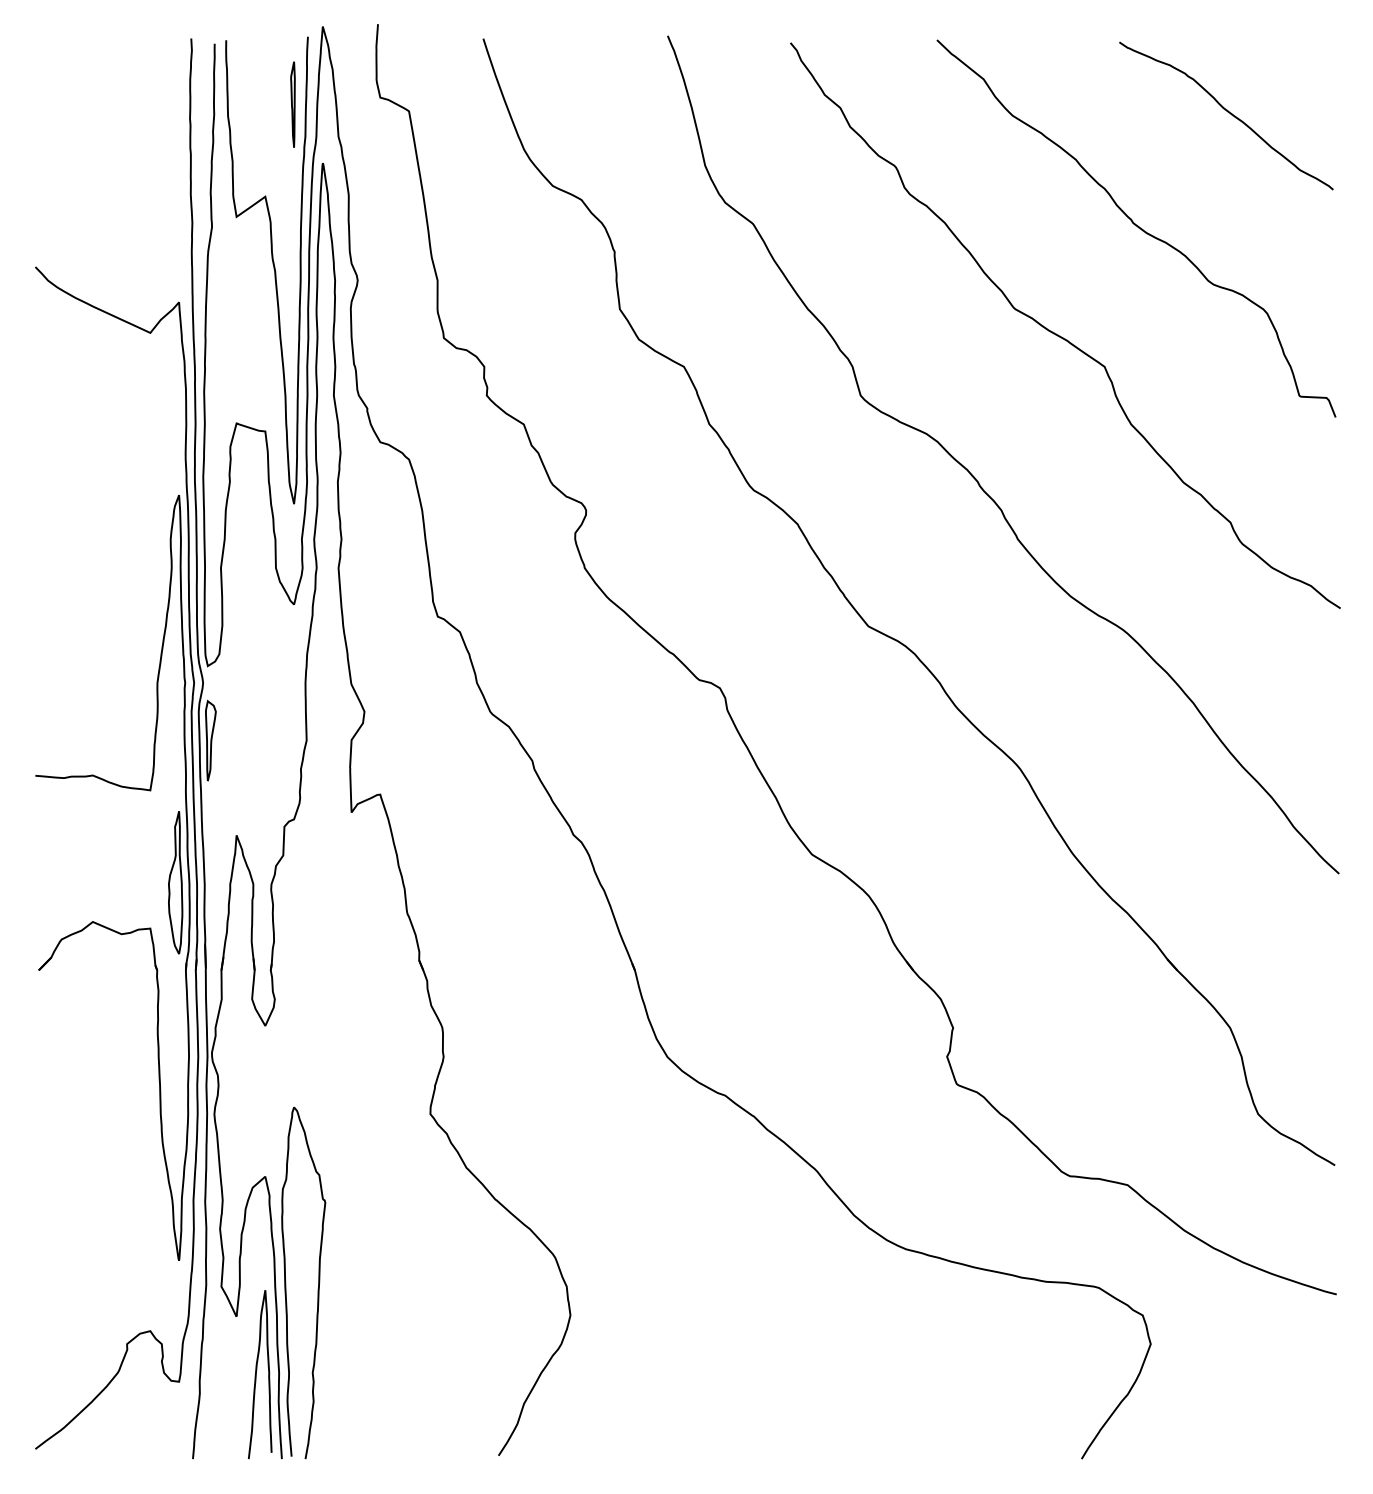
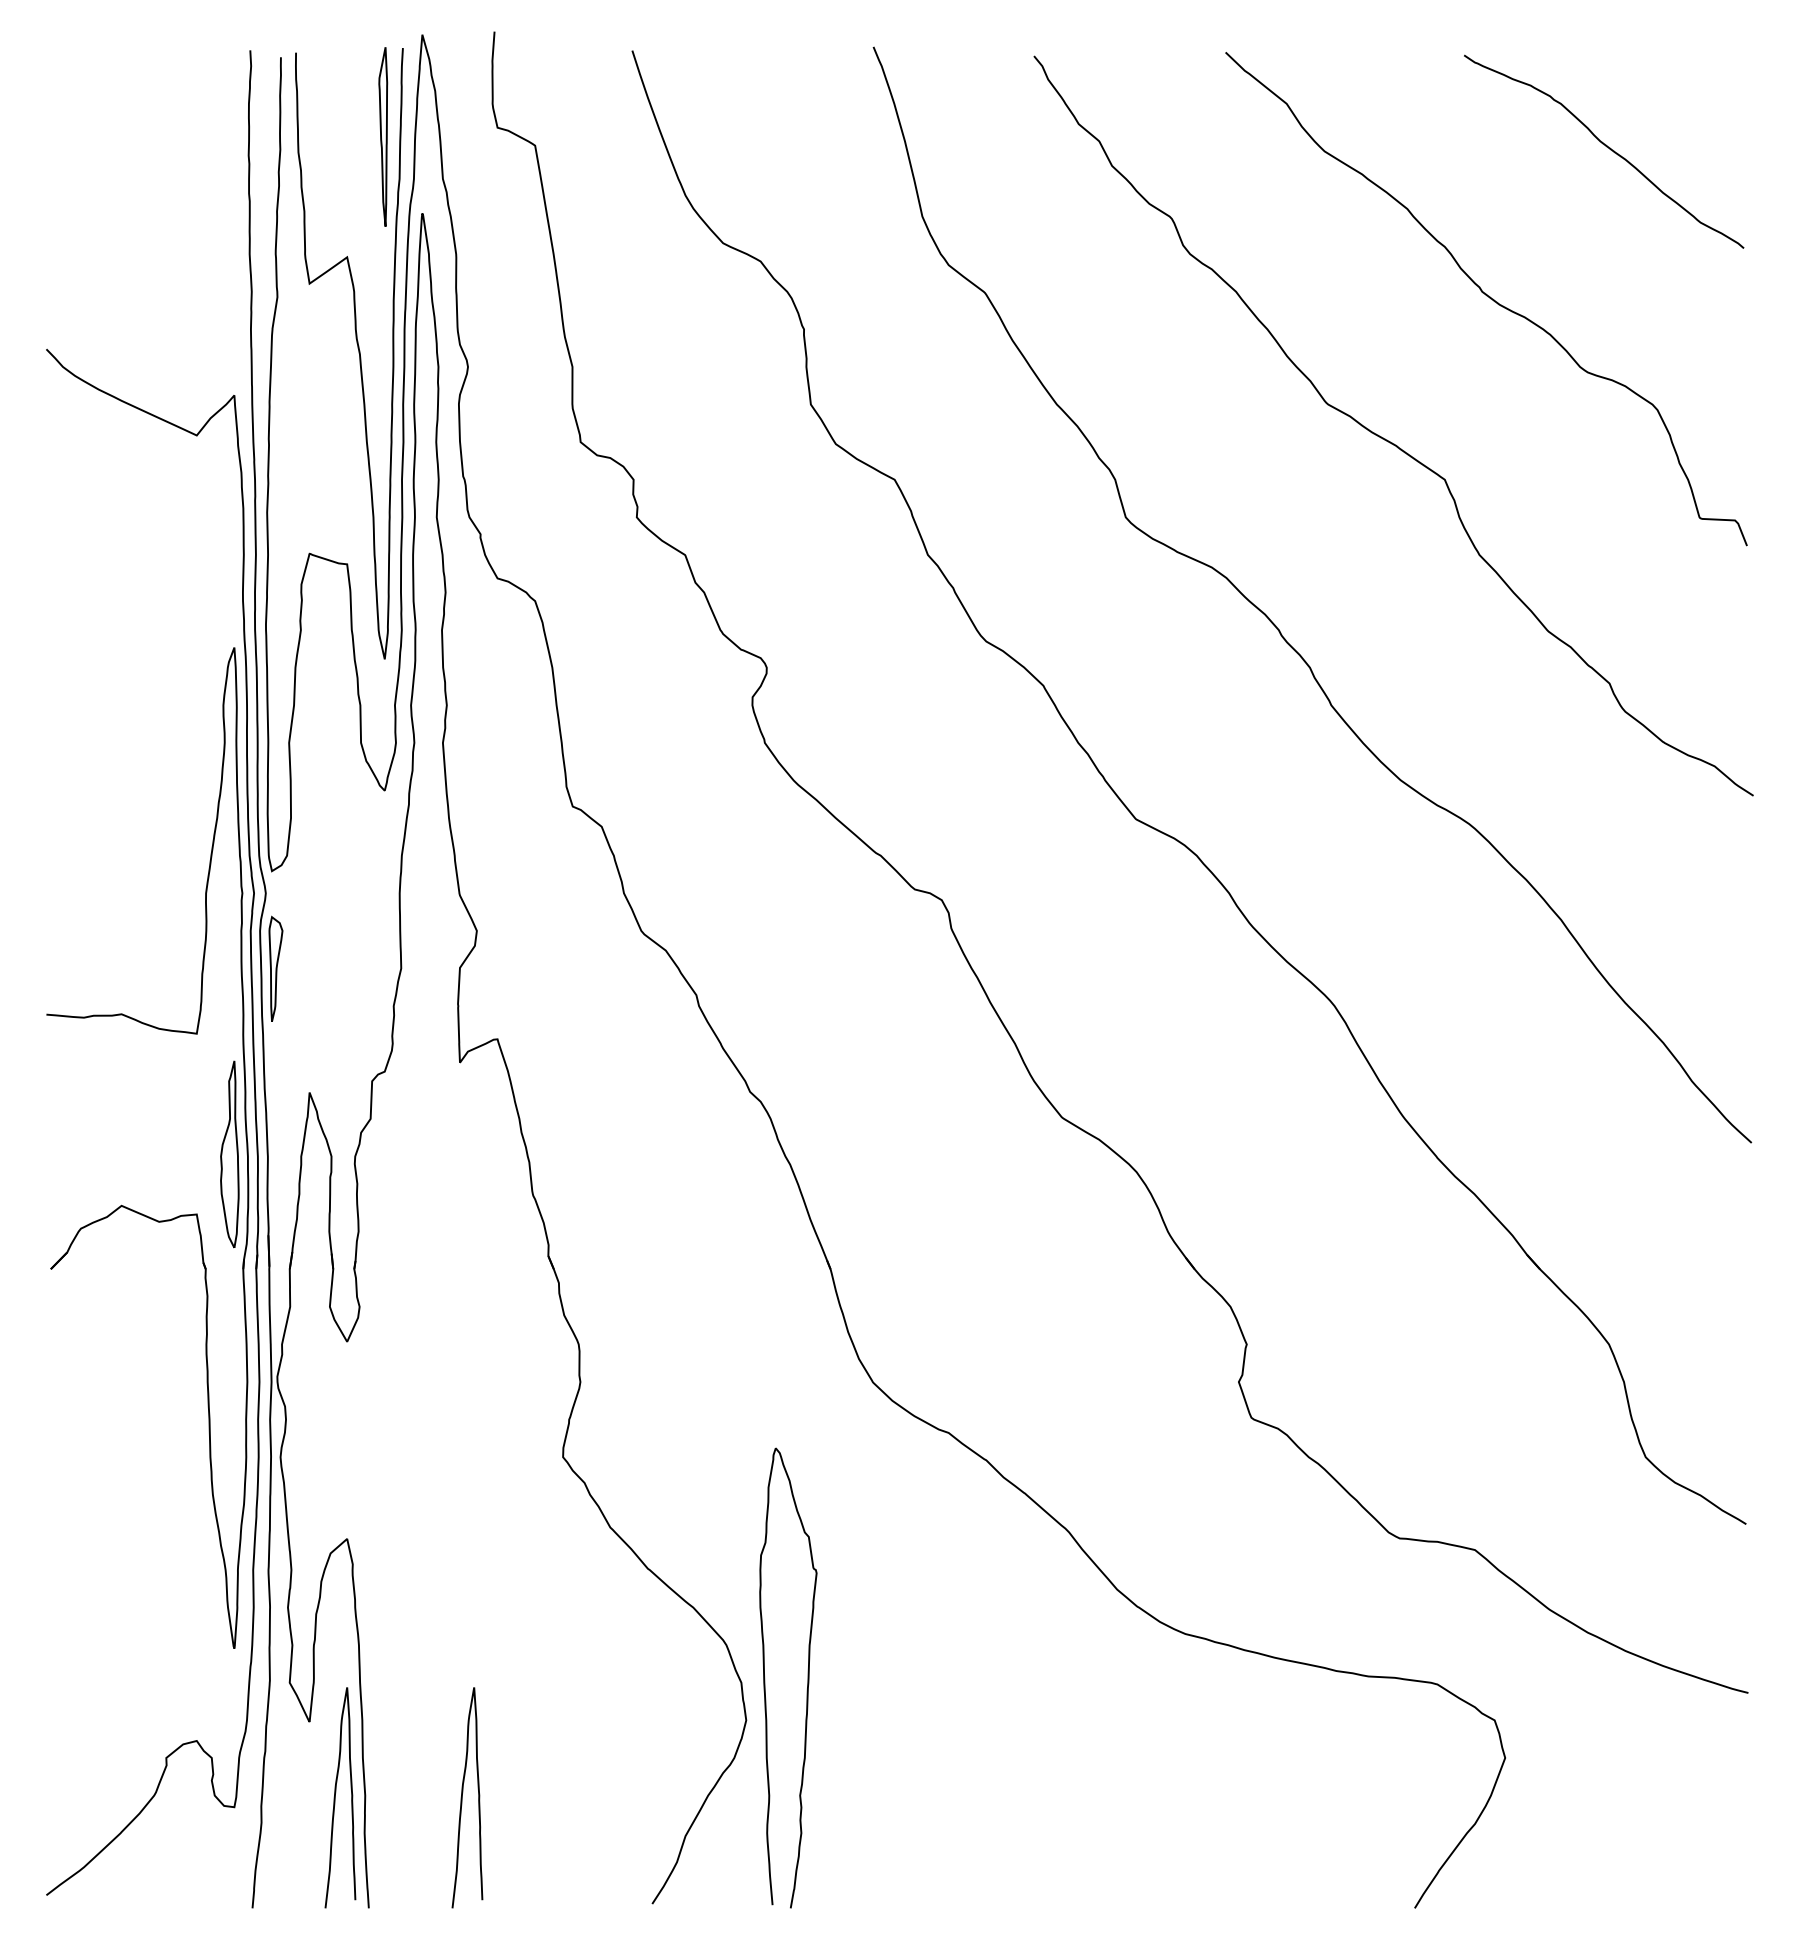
part: (293, 104) -> (383, 136), size x1.6
curve: (318, 1282) -> (807, 1677), moved
curve: (353, 1374) -> (462, 1797), added

